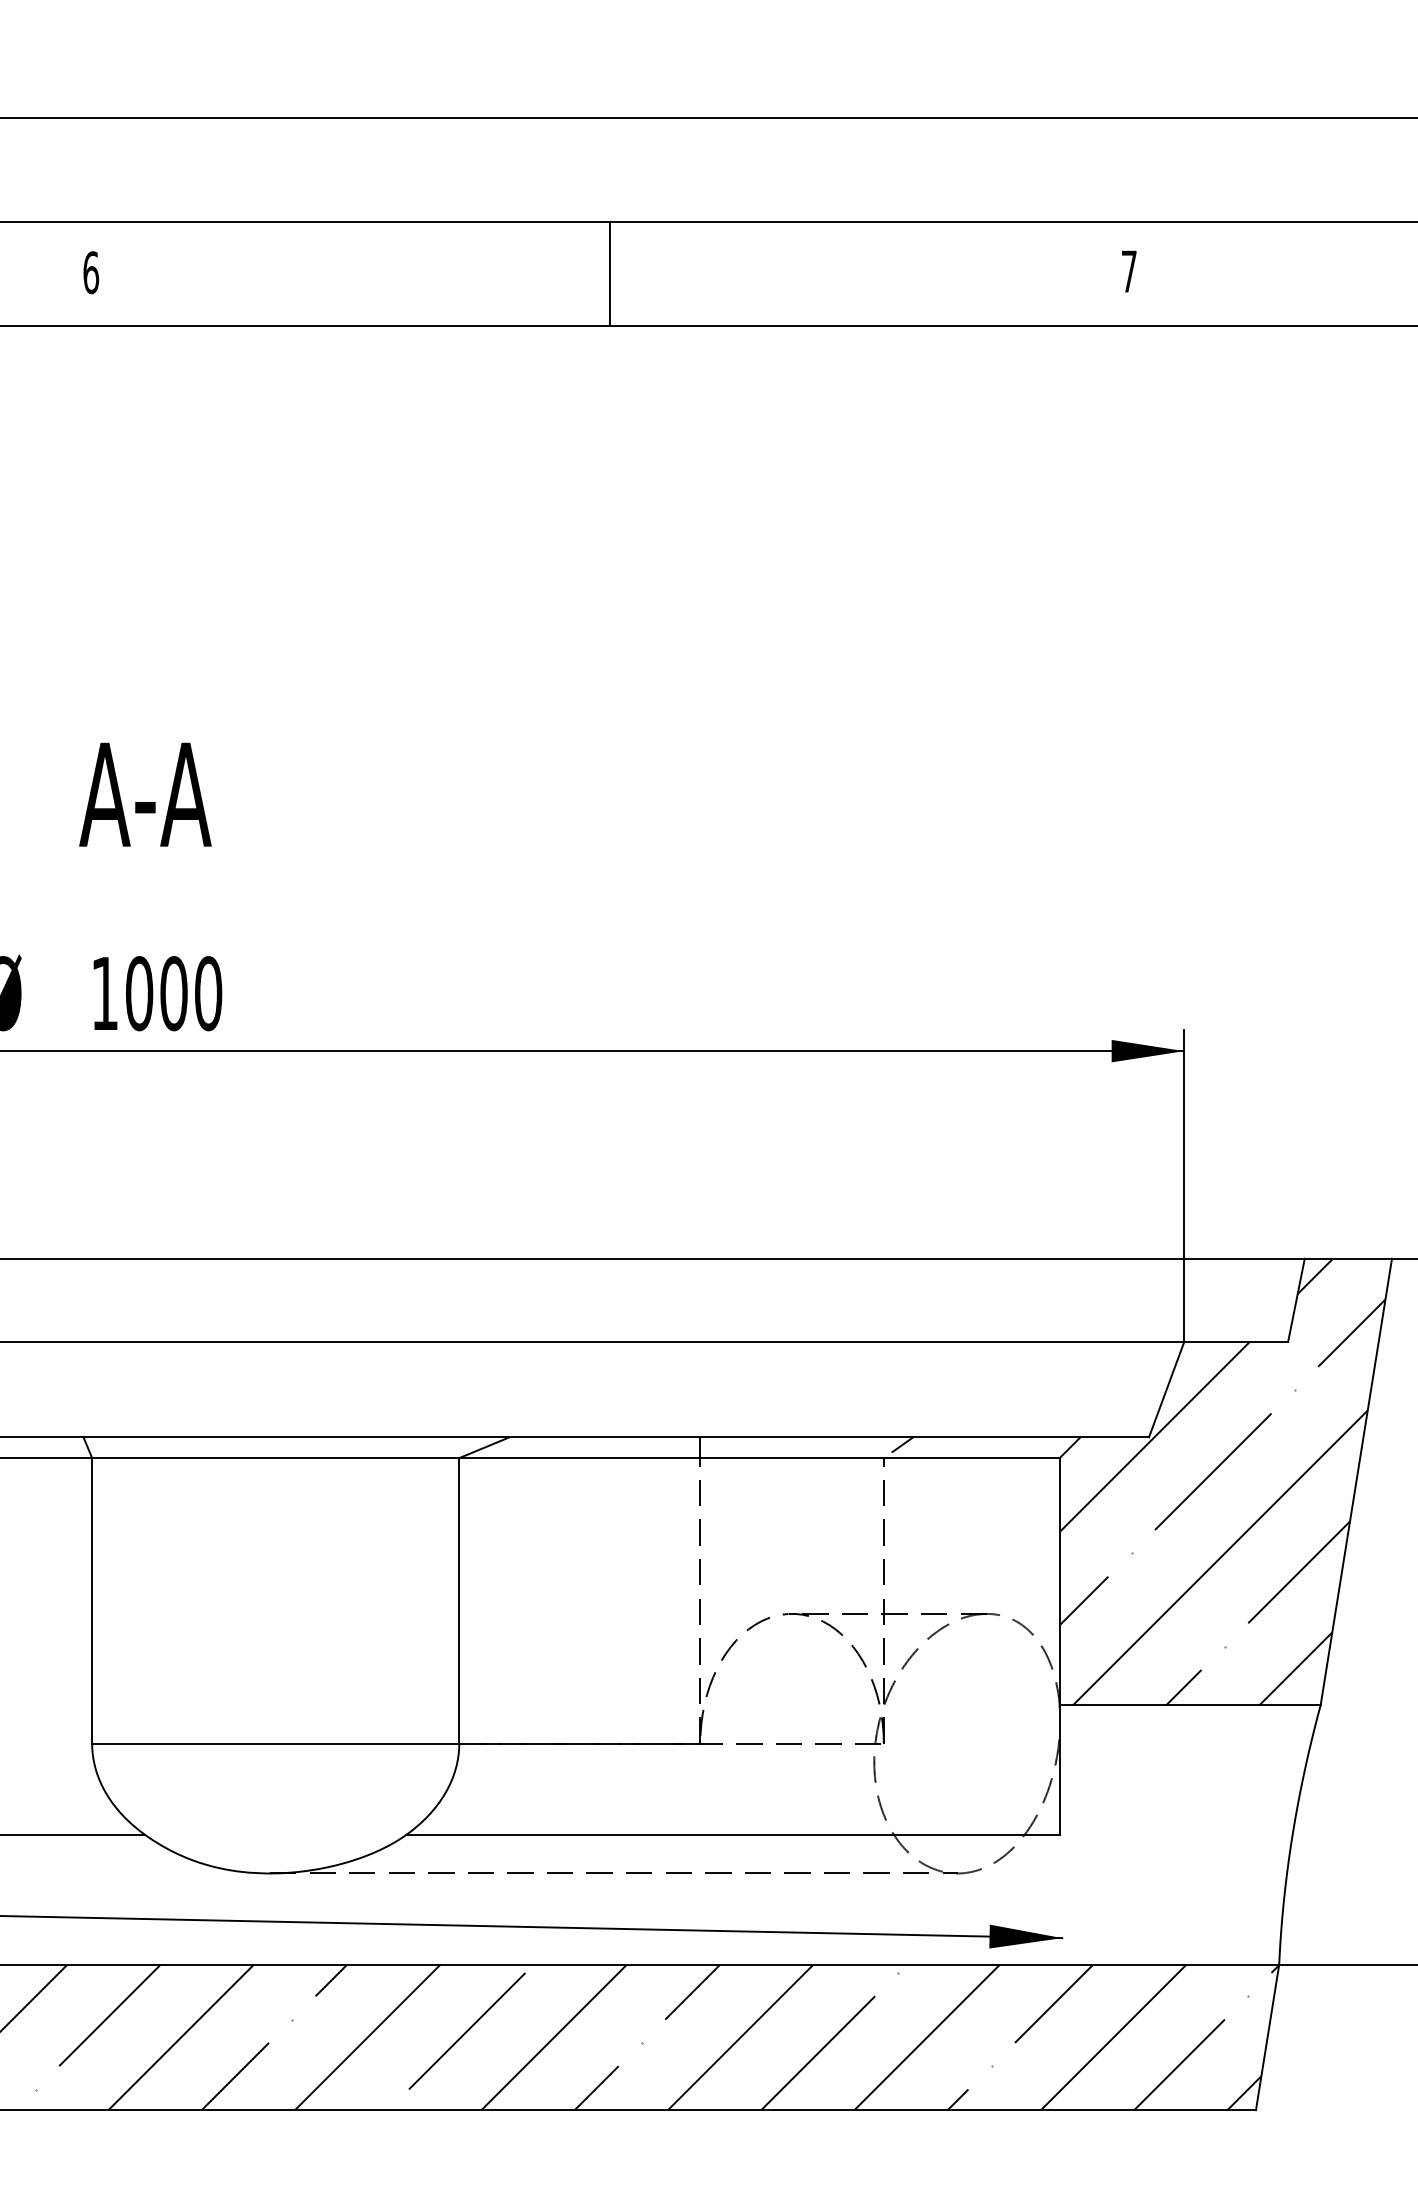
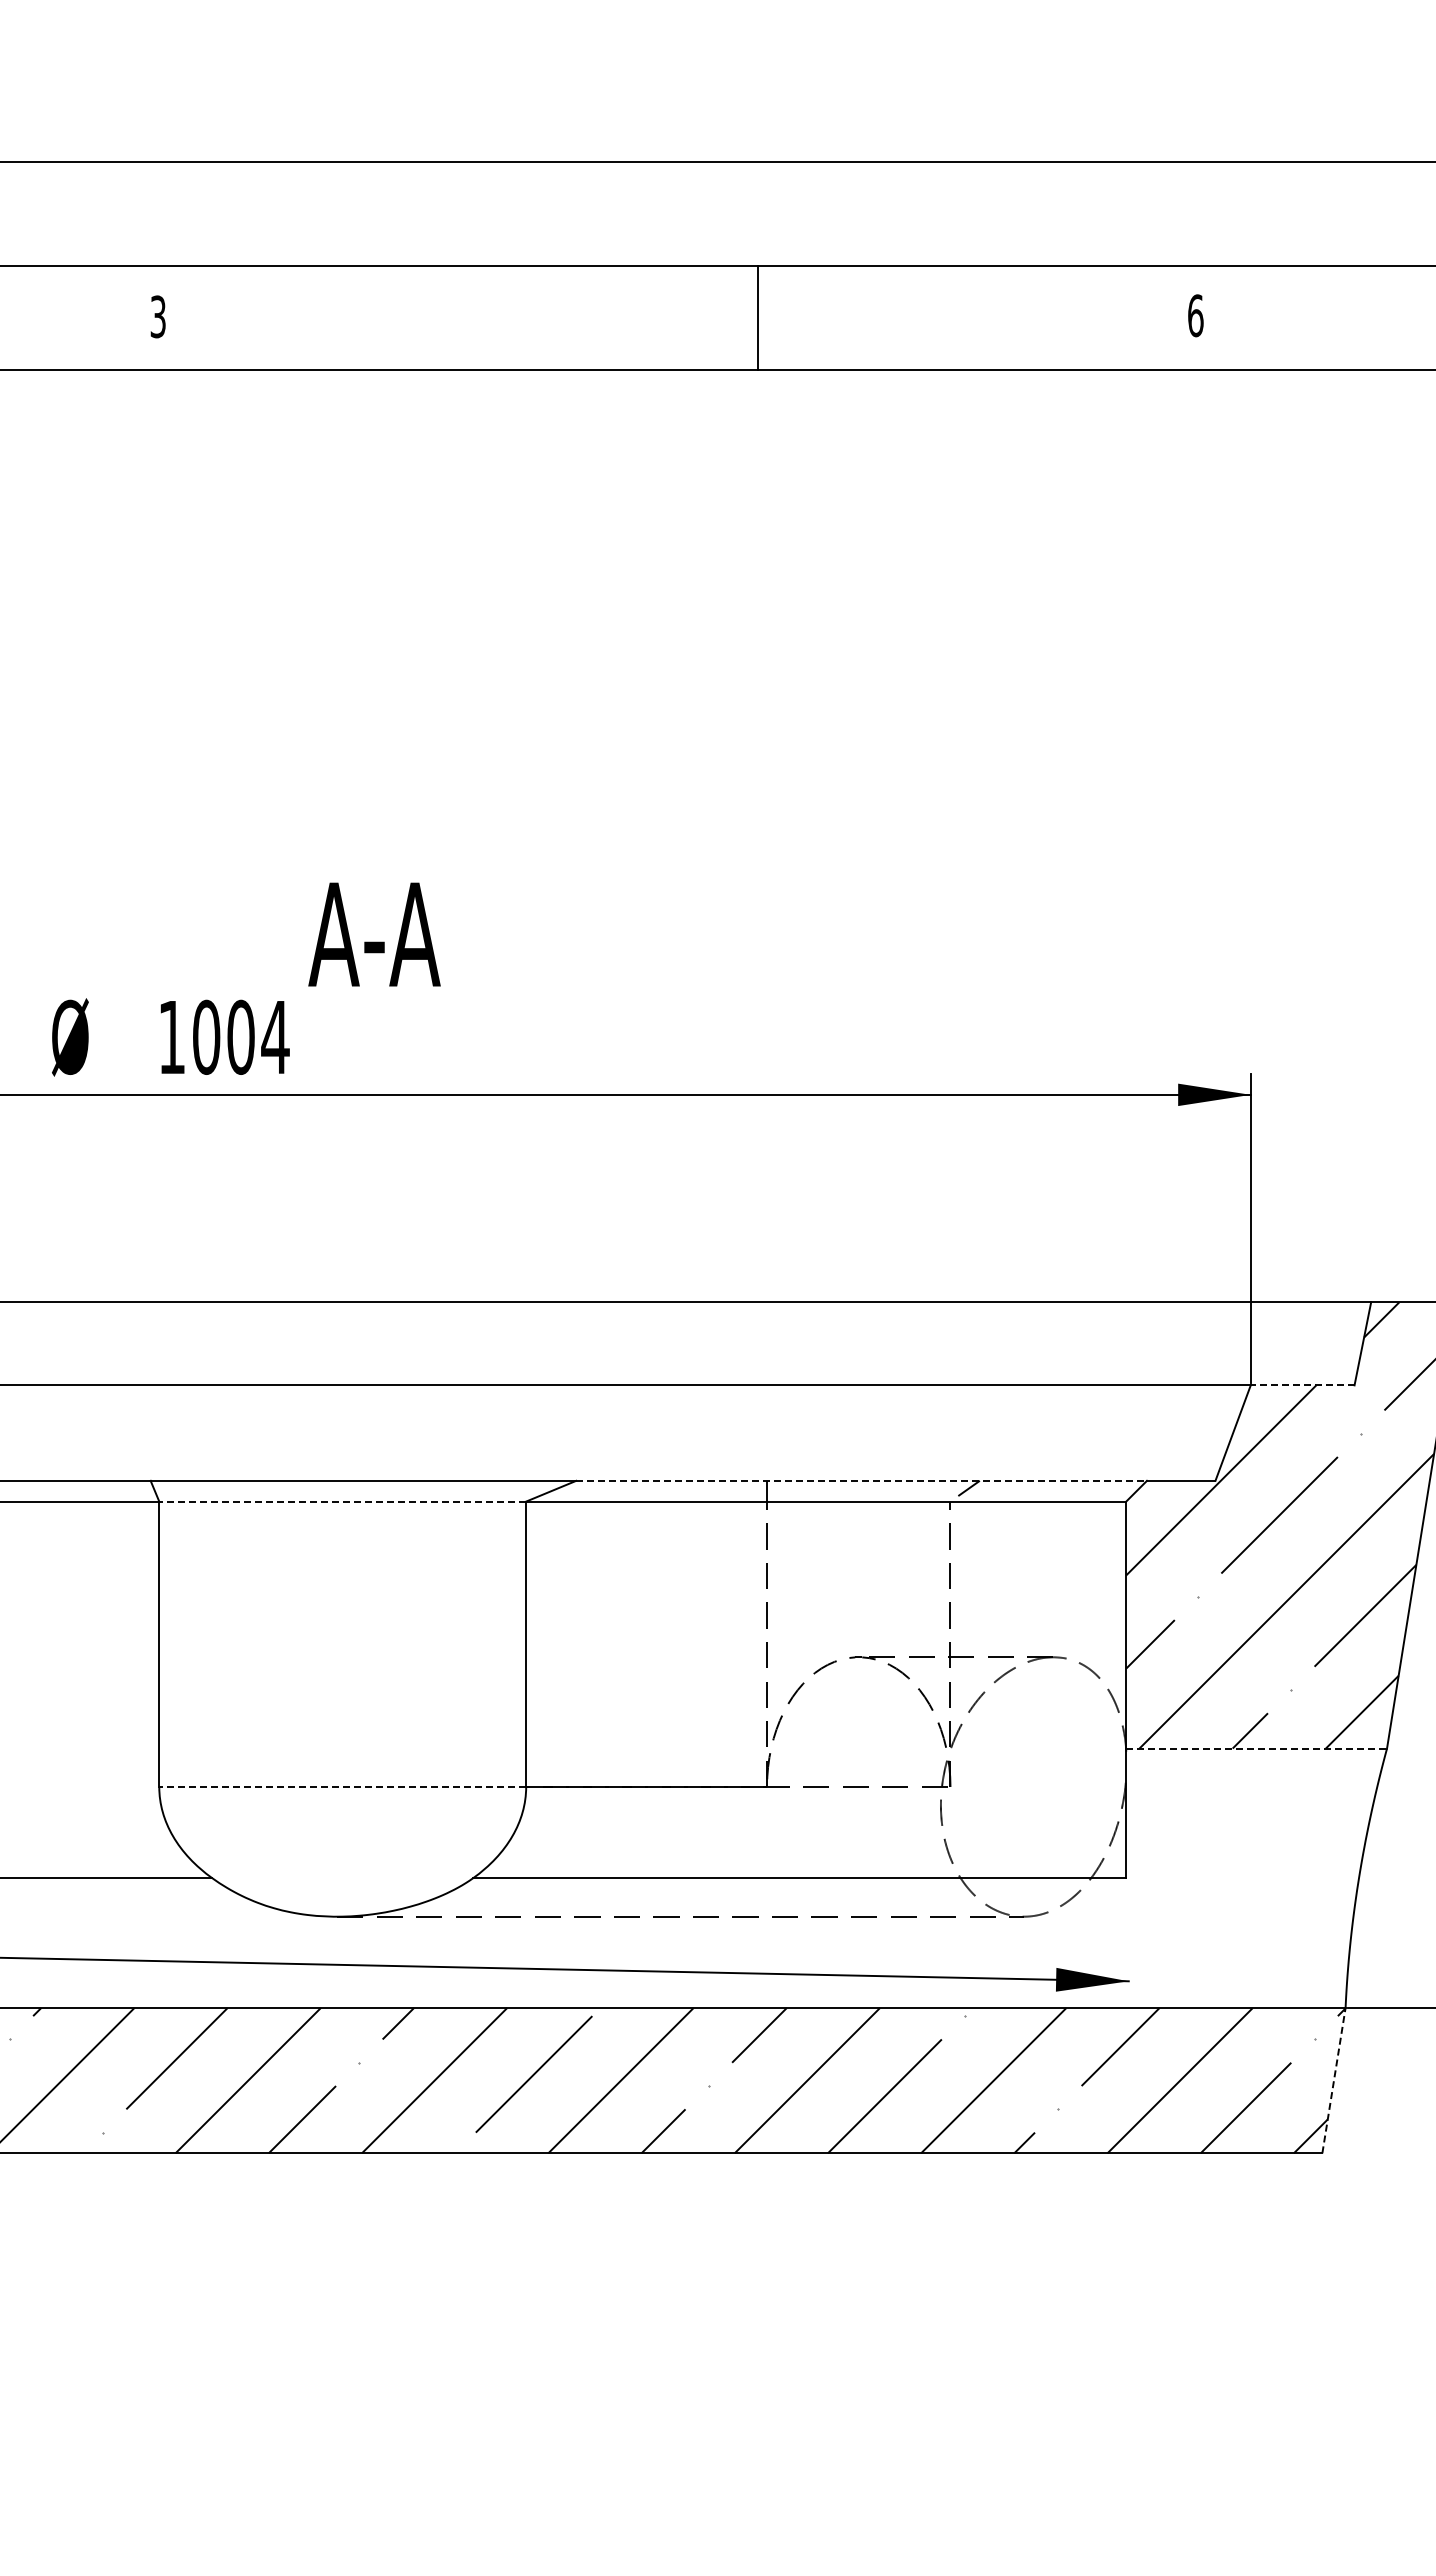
text: (1129, 271) -> (1195, 315), 7 -> 6
text: (91, 272) -> (158, 316), 6 -> 3
line: (609, 273) -> (757, 317), moved
text: (145, 794) -> (374, 934), moved
text: (208, 992) -> (275, 1036), 1000 -> 1004
line: (1236, 1341) -> (1302, 1385), solid -> dashed
line: (795, 1437) -> (862, 1480), solid -> dashed
line: (275, 1458) -> (342, 1501), solid -> dashed
line: (1191, 1705) -> (1257, 1748), solid -> dashed
line: (275, 1743) -> (342, 1786), solid -> dashed
line: (1267, 2037) -> (1333, 2080), solid -> dashed

